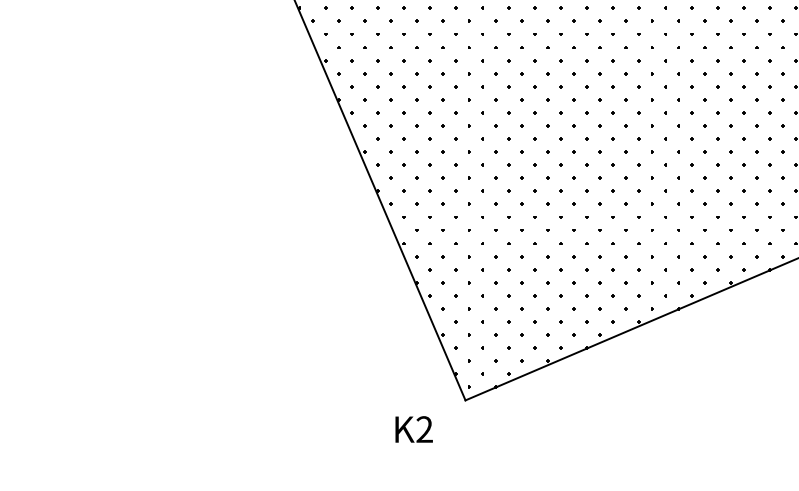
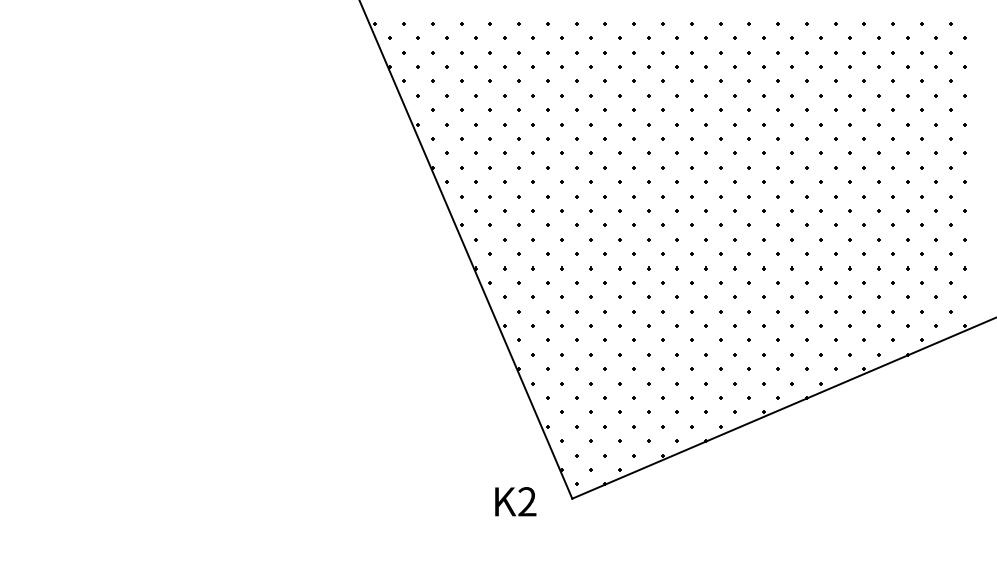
text: (413, 429) -> (515, 501), moved

